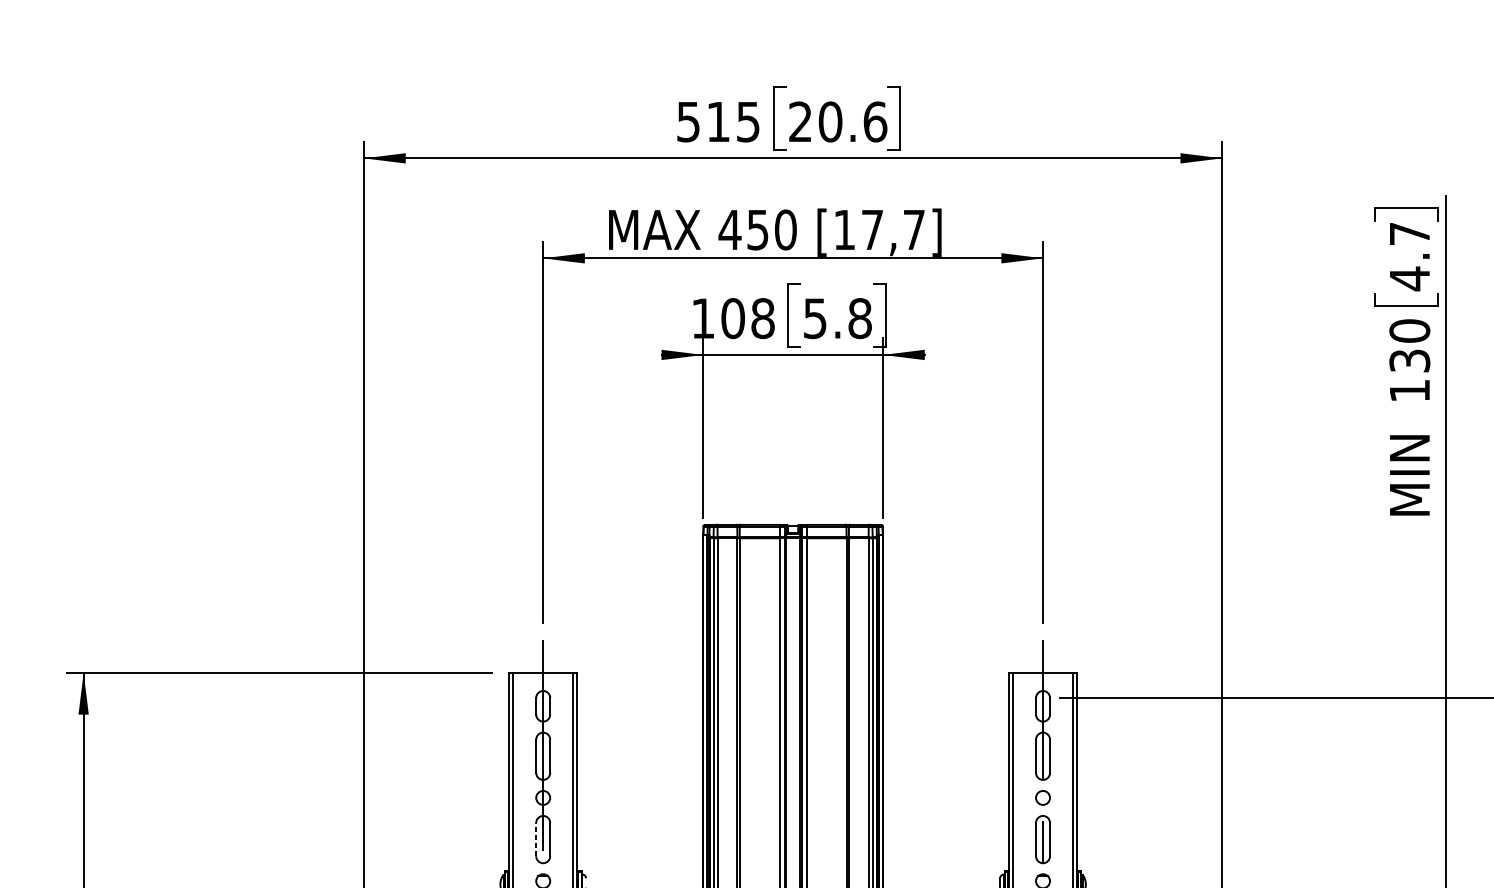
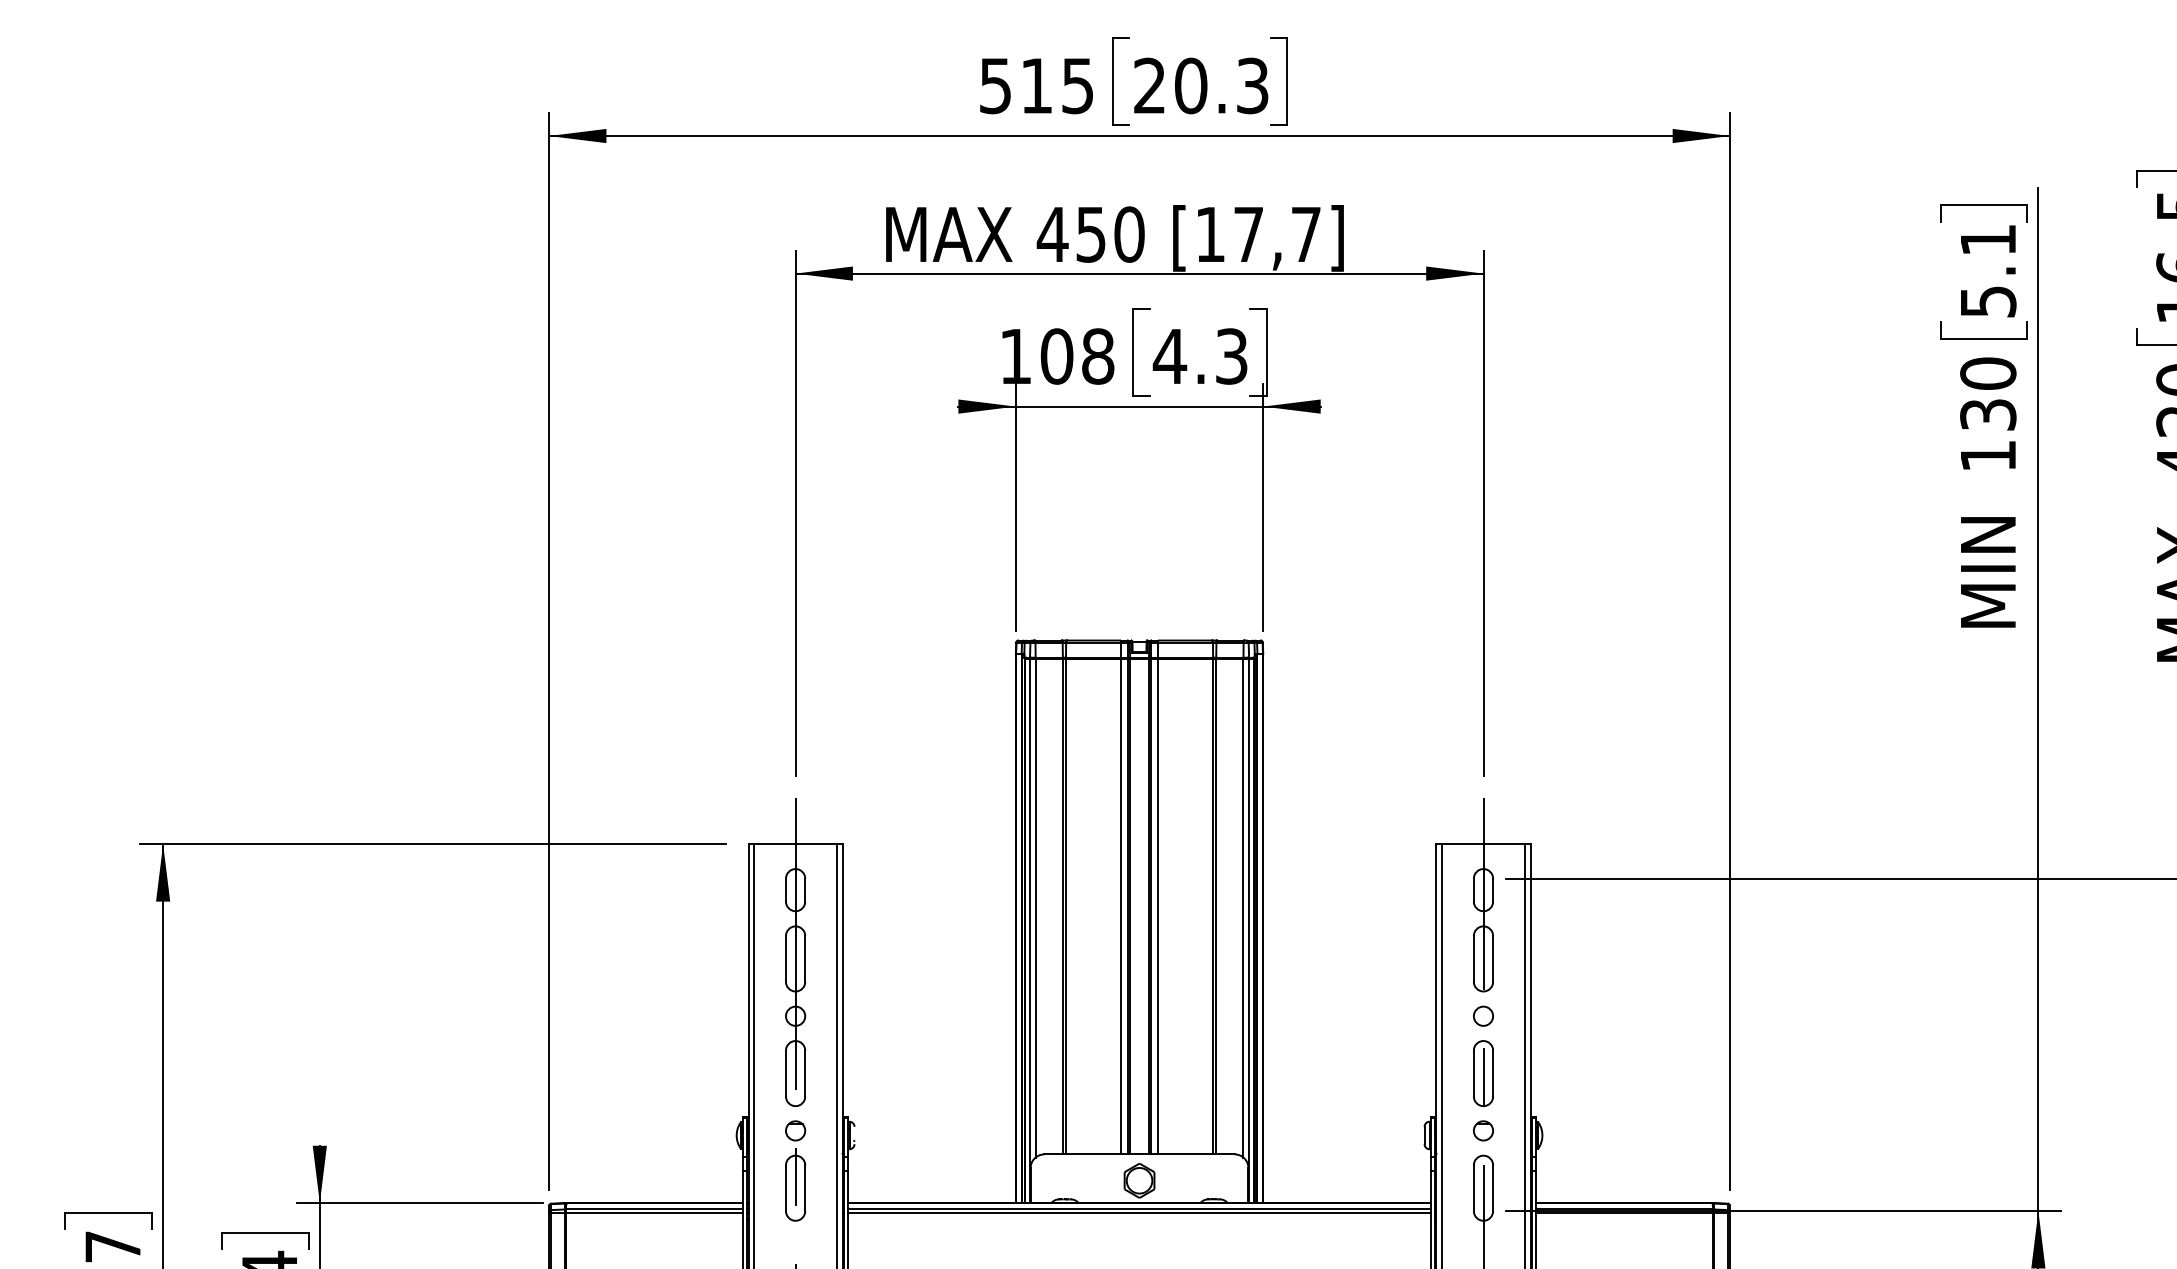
text: (875, 121) -> (1252, 85), 20.6 -> 20.3
text: (1409, 257) -> (1988, 272), 4.7 -> 5.1
text: (837, 318) -> (1200, 356), 5.8 -> 4.3
line: (535, 839) -> (785, 1073), dashed -> solid

